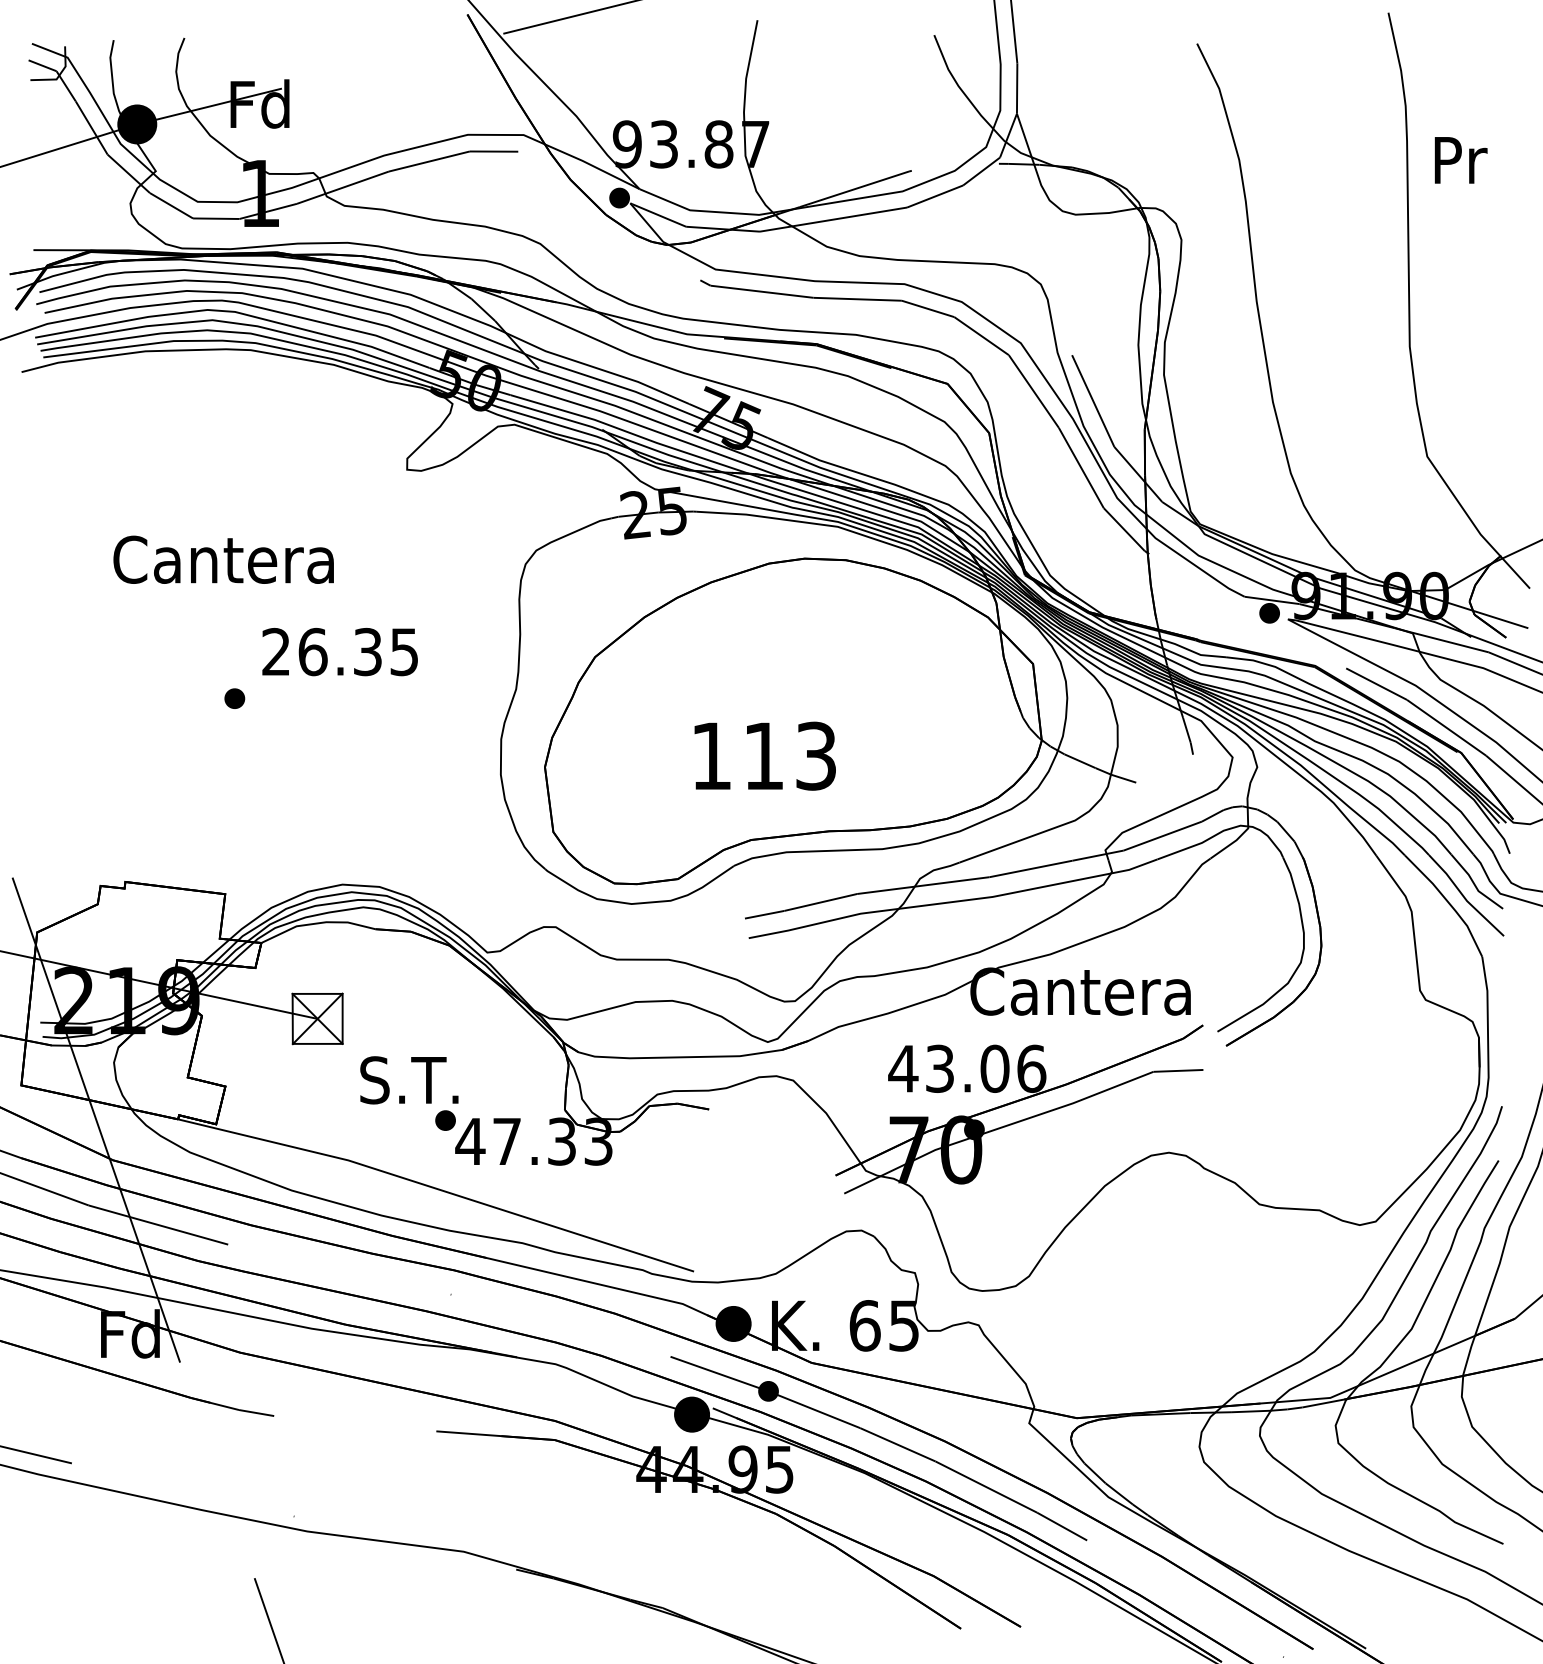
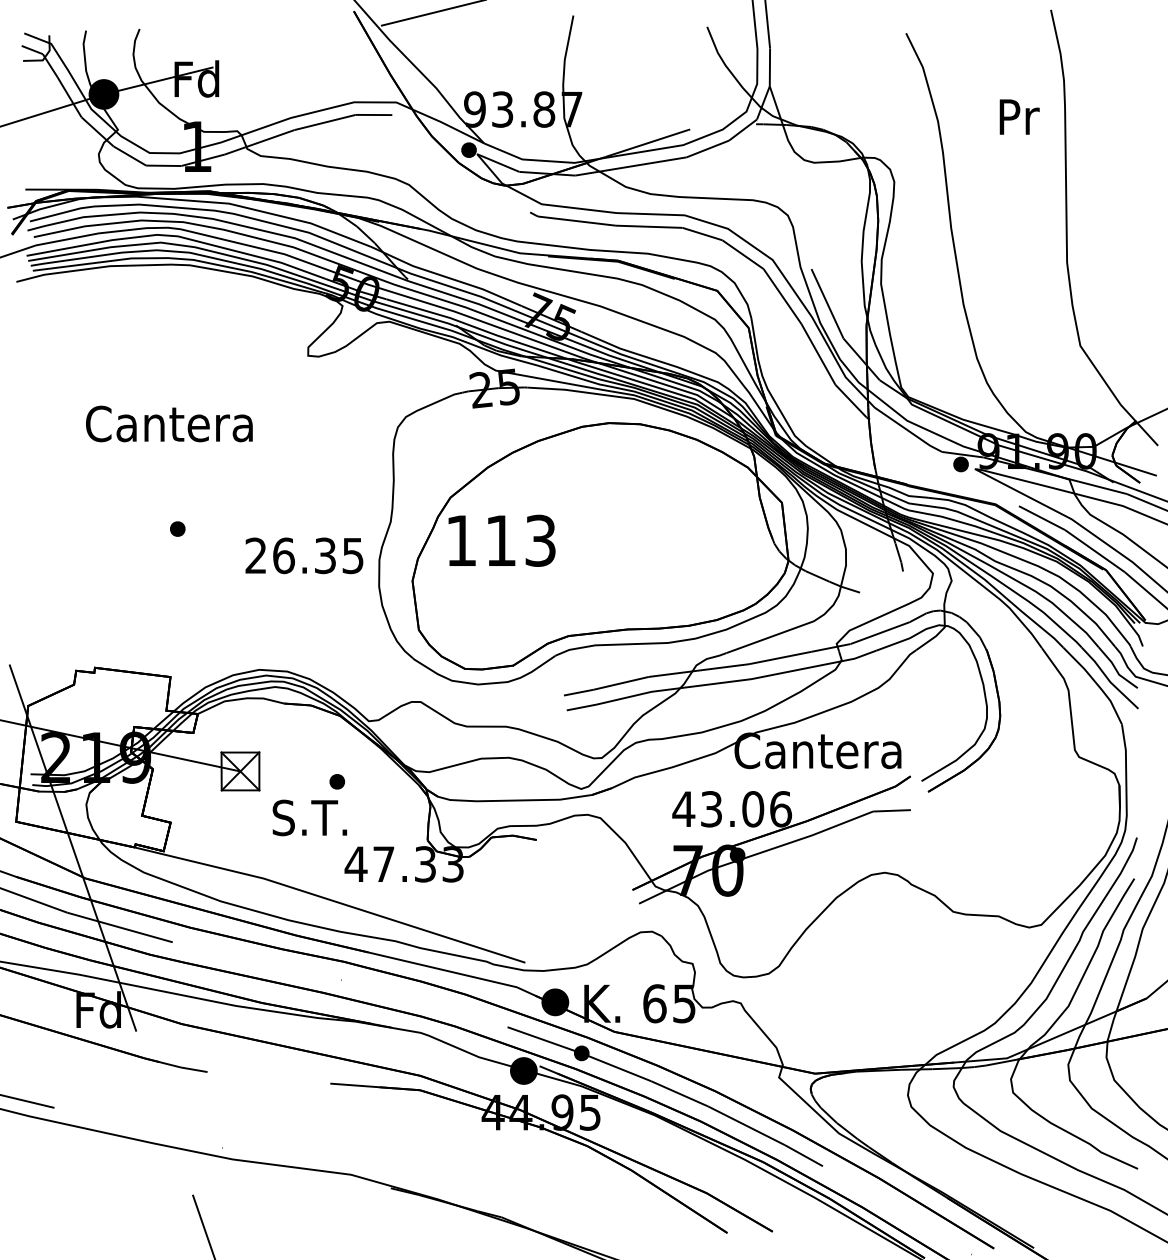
text: (1460, 160) -> (1019, 117), moved
text: (339, 652) -> (303, 556), moved
text: (764, 755) -> (501, 540), moved
part: (445, 1120) -> (337, 781), moved

